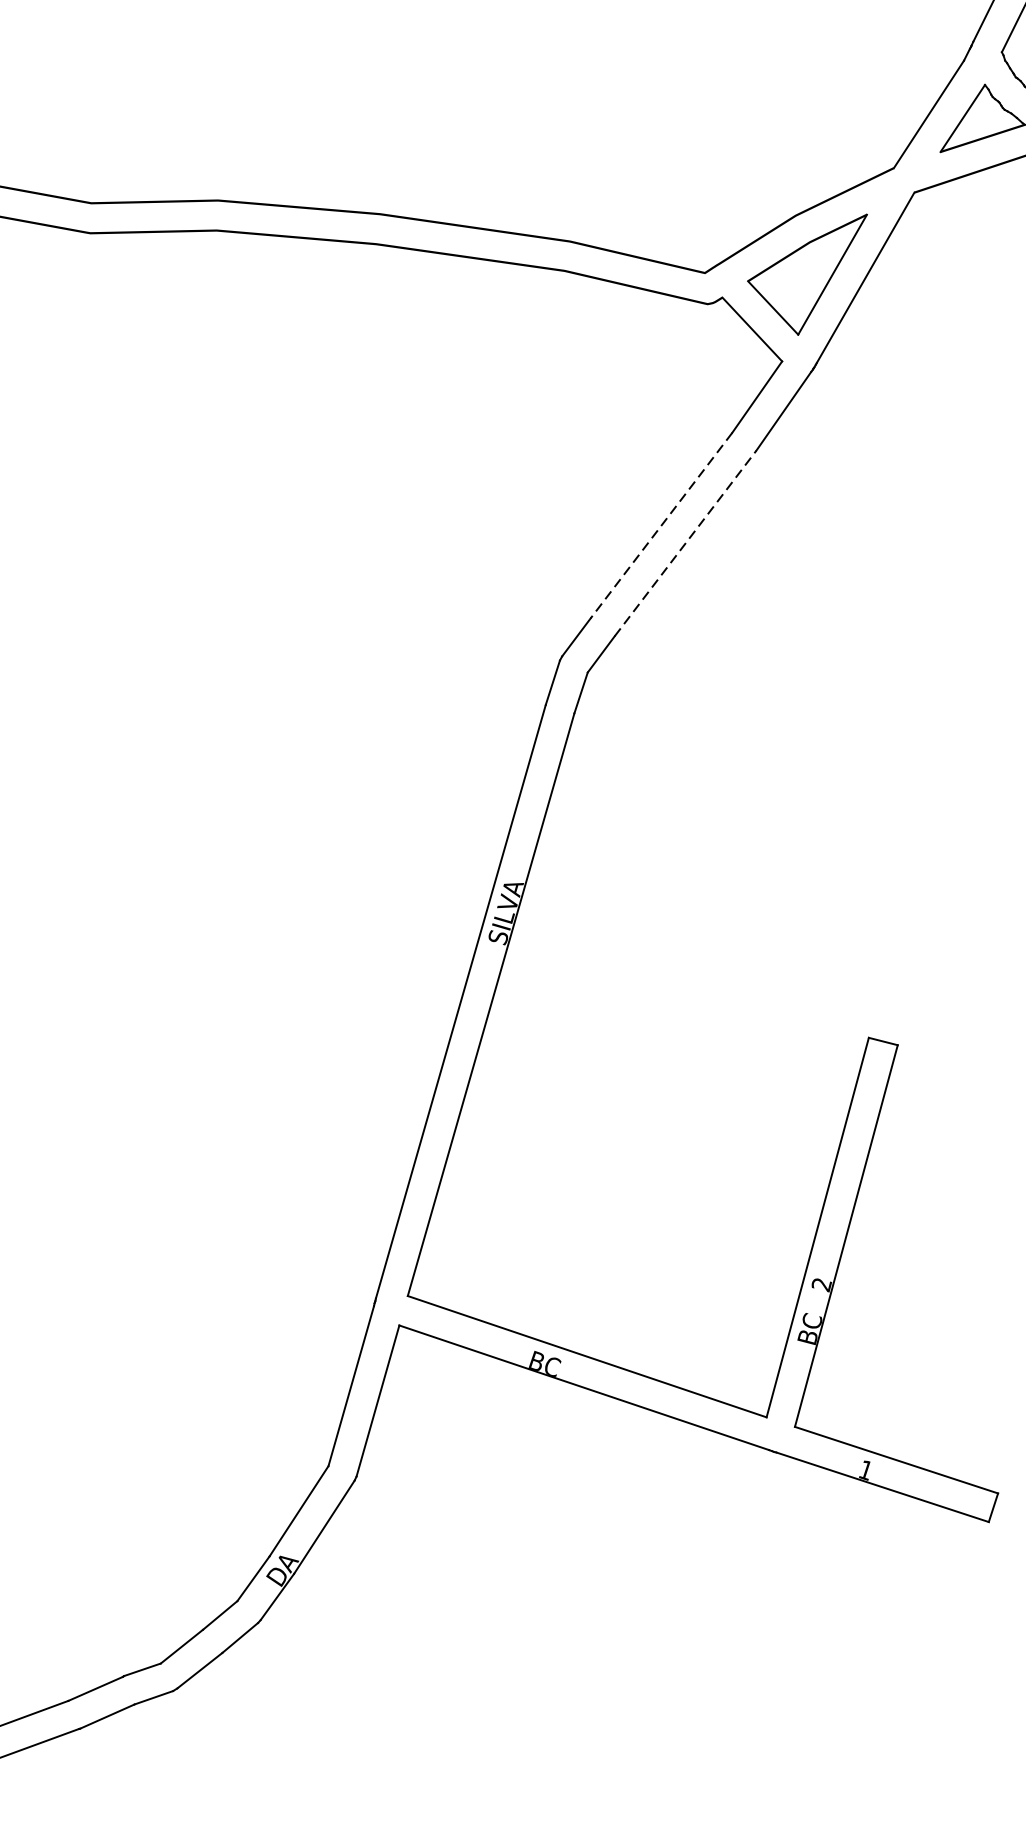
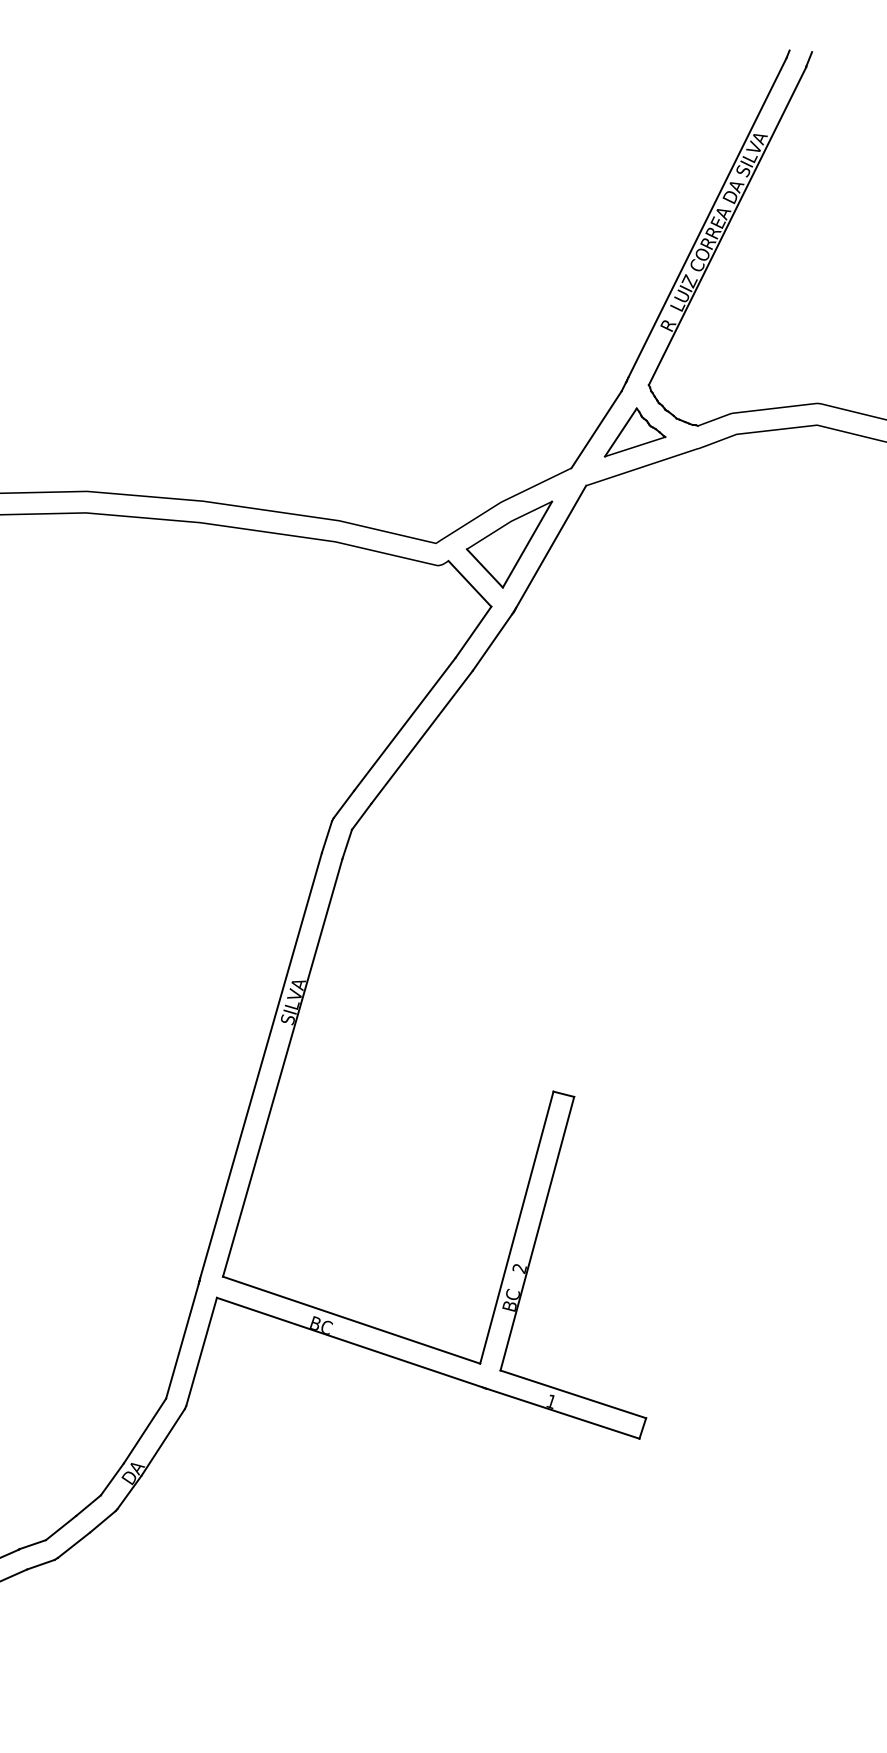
line: (661, 525) -> (404, 724), dashed -> solid
line: (686, 543) -> (422, 737), dashed -> solid

